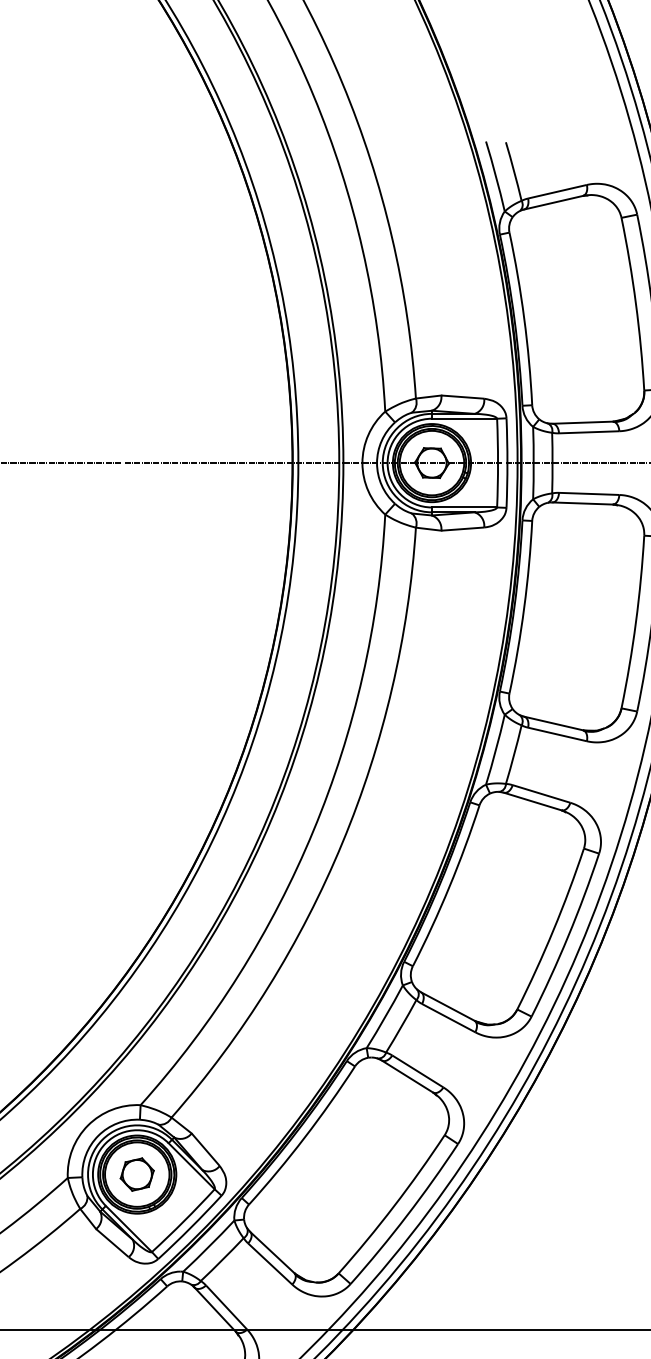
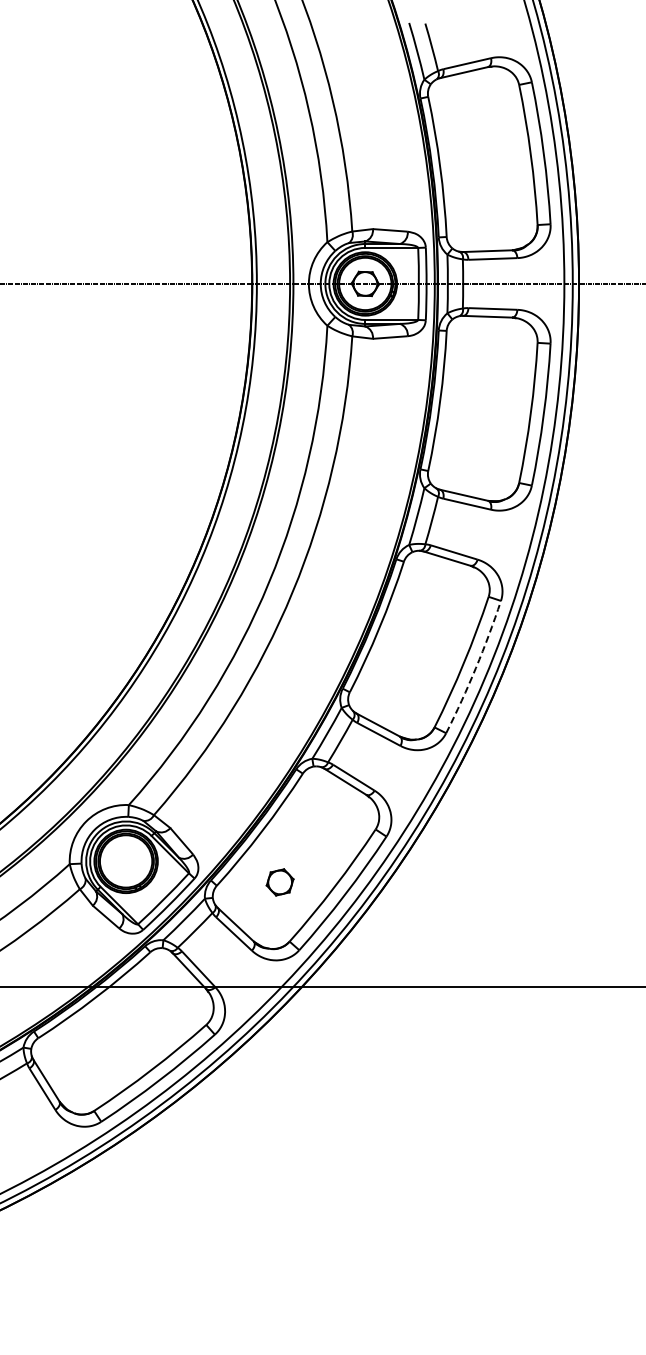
arc: (567, 936) -> (475, 668), solid -> dashed
part: (136, 1174) -> (279, 882), moved

